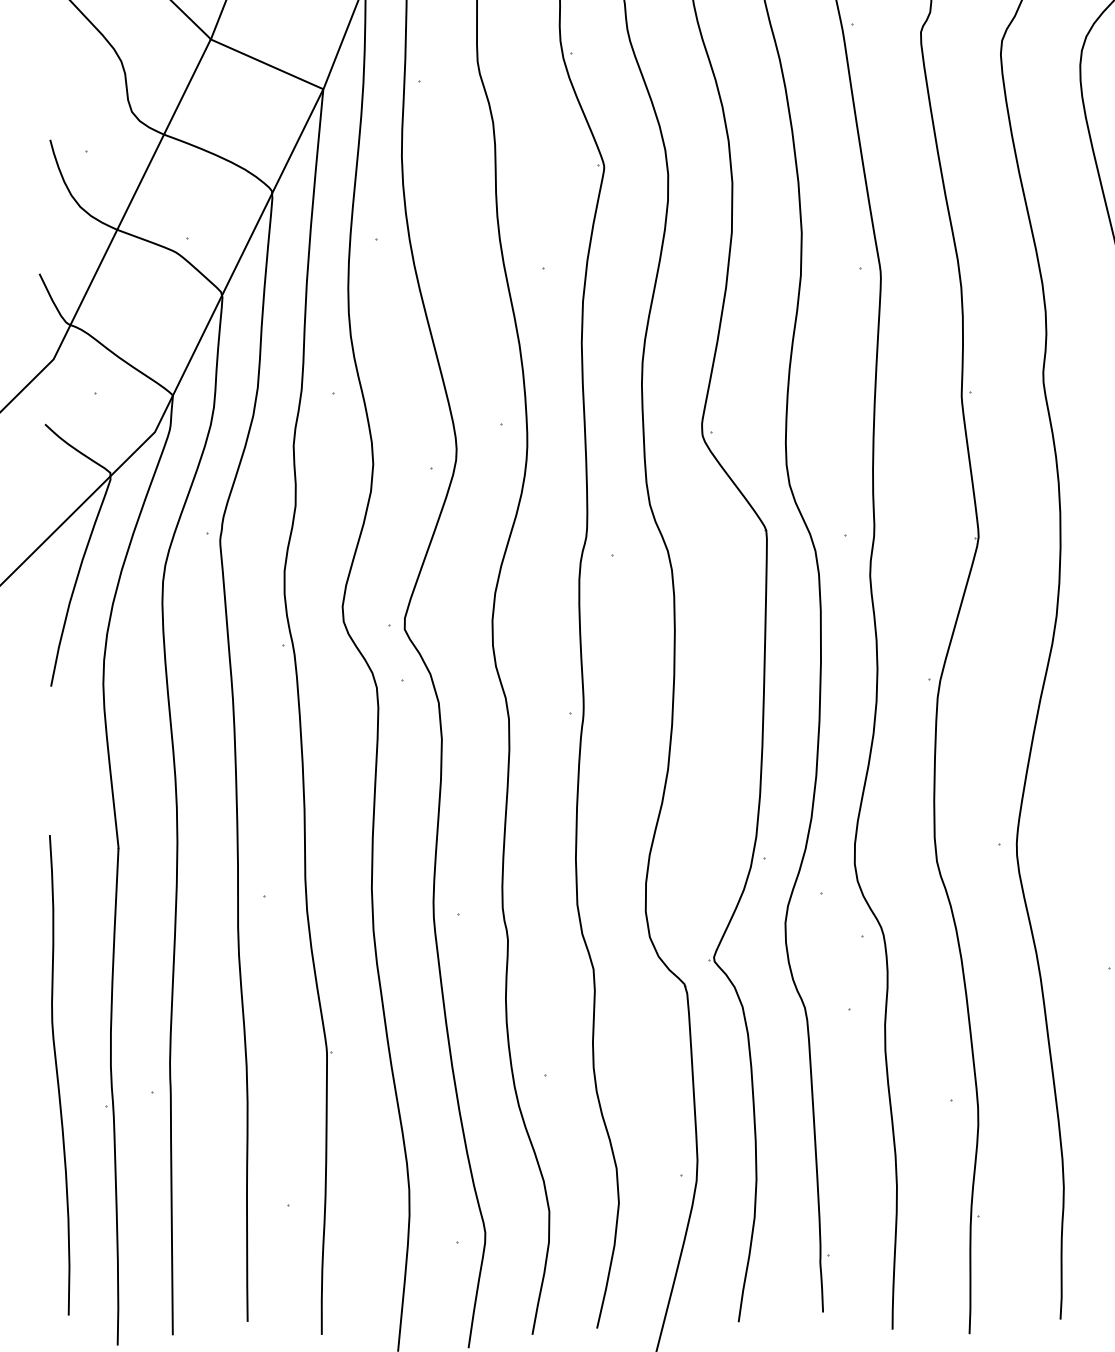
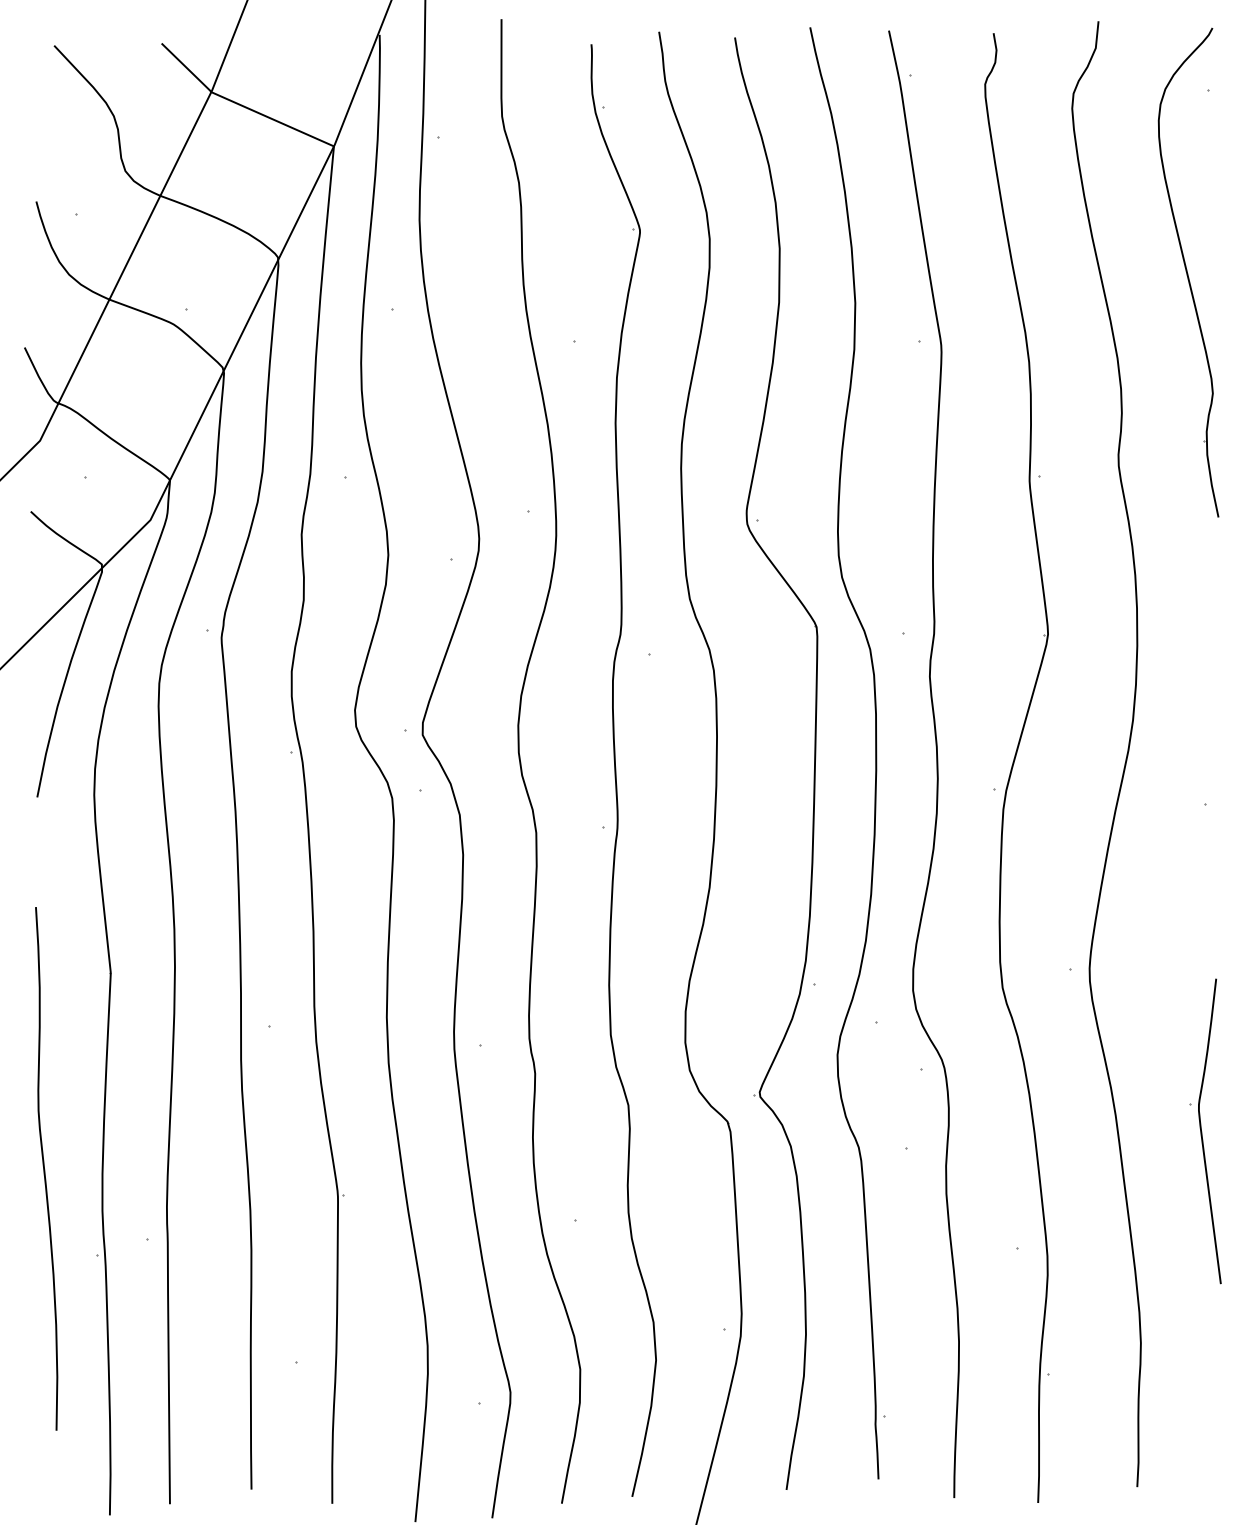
curve: (58, 1075) -> (45, 1169), moved

